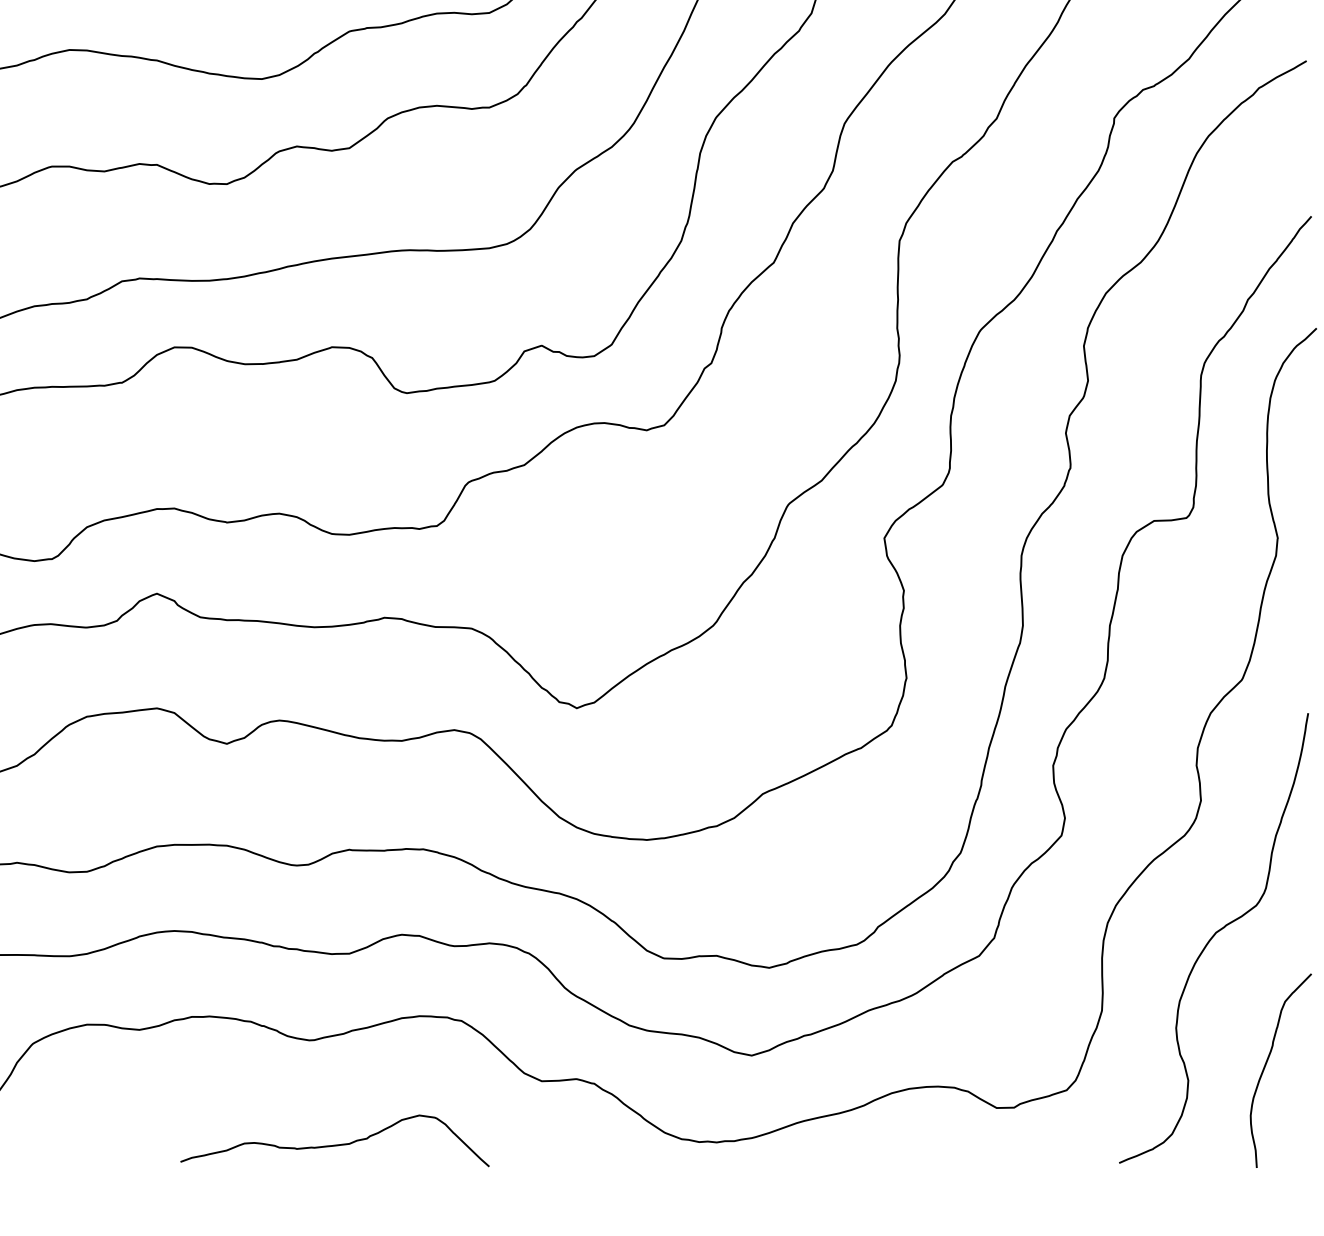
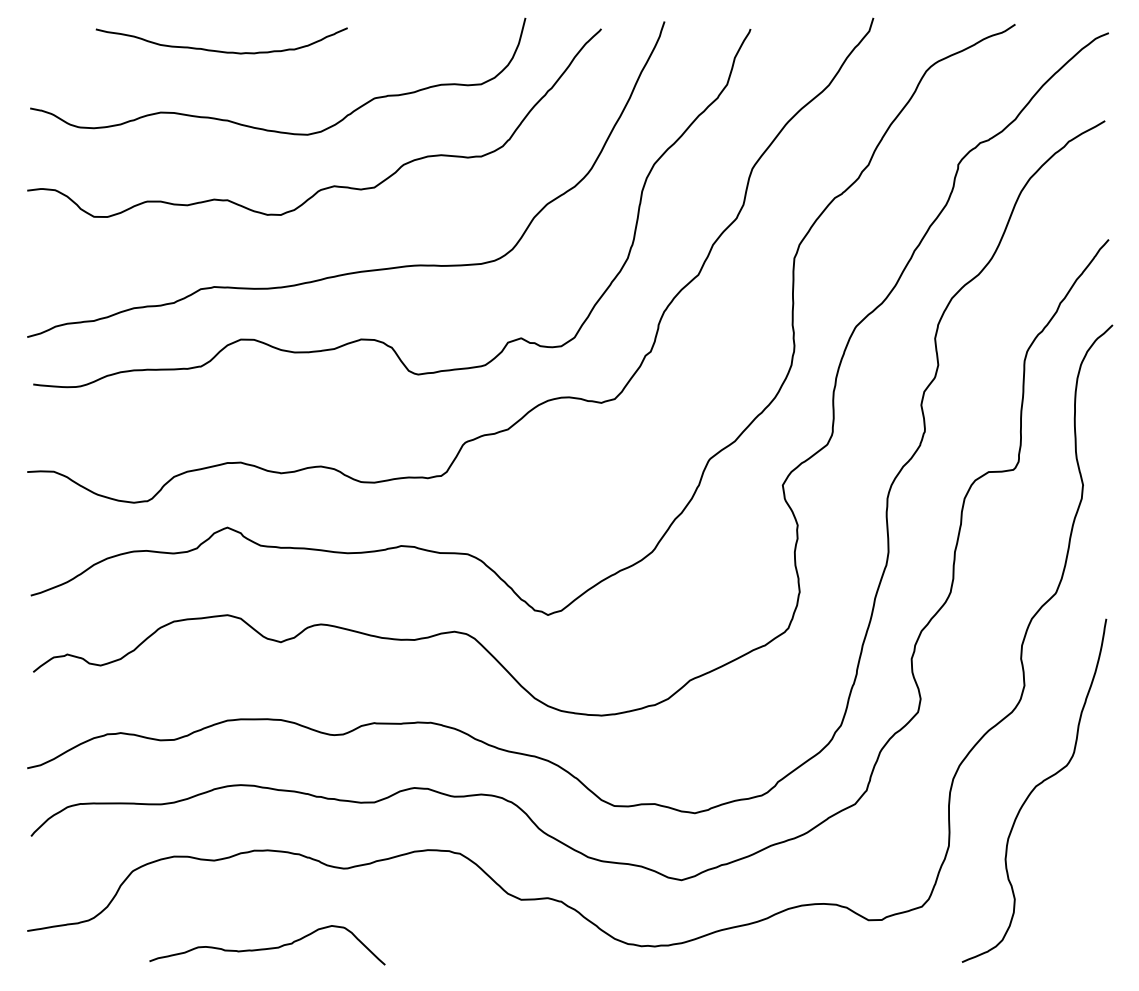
curve: (1266, 1066) -> (1074, 888), removed
curve: (336, 1143) -> (268, 947), moved

